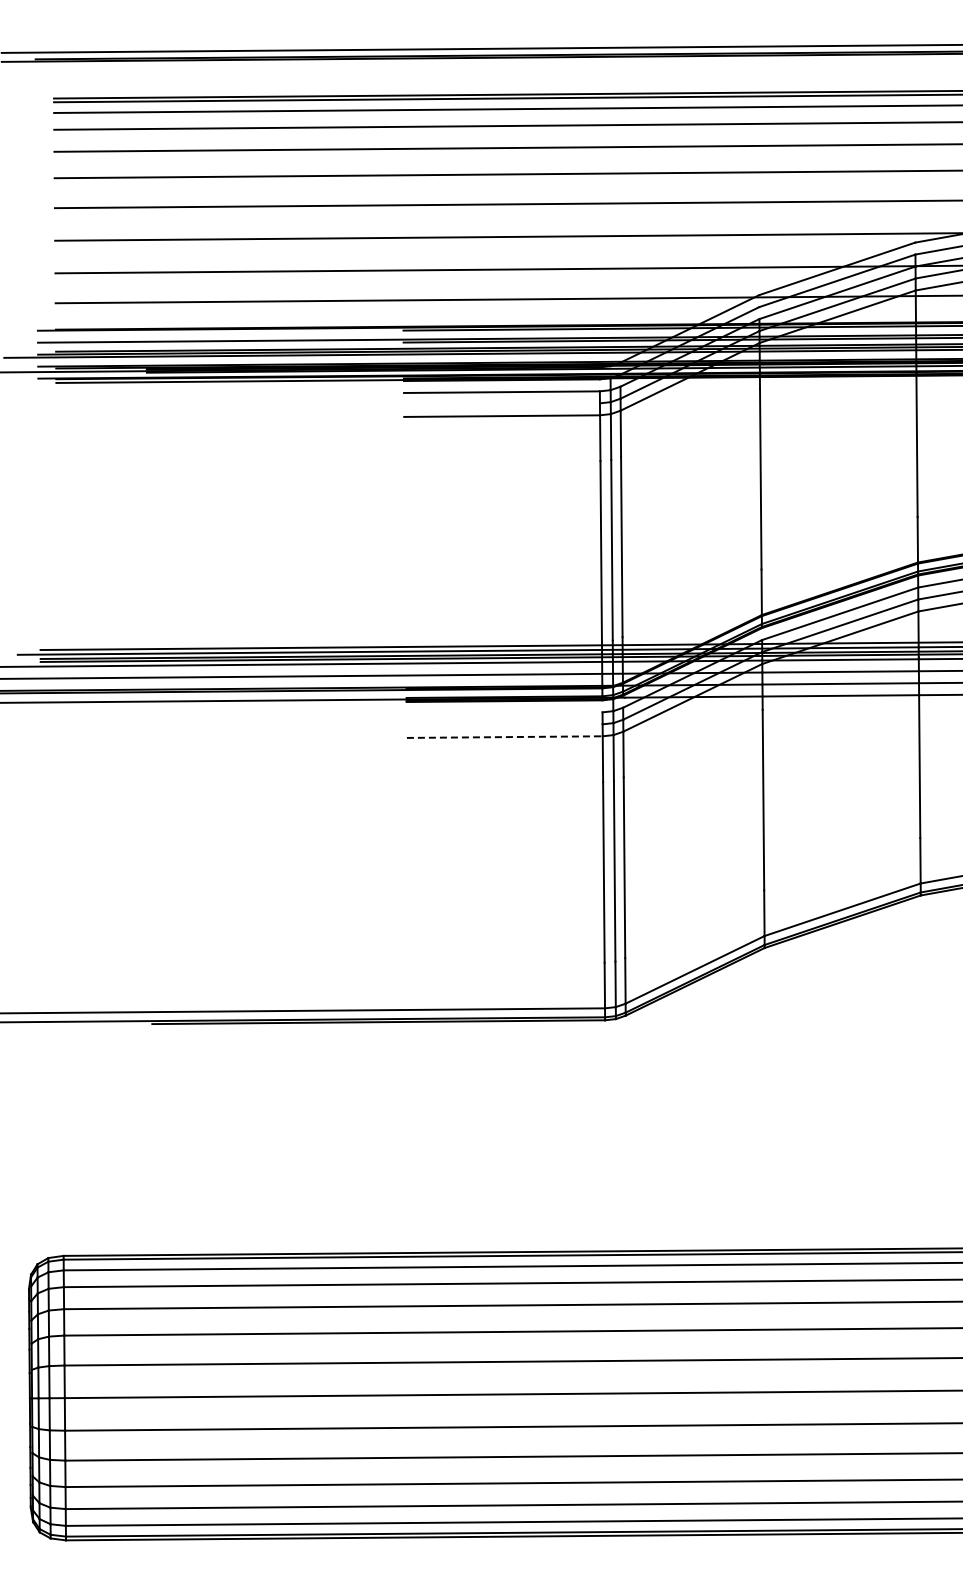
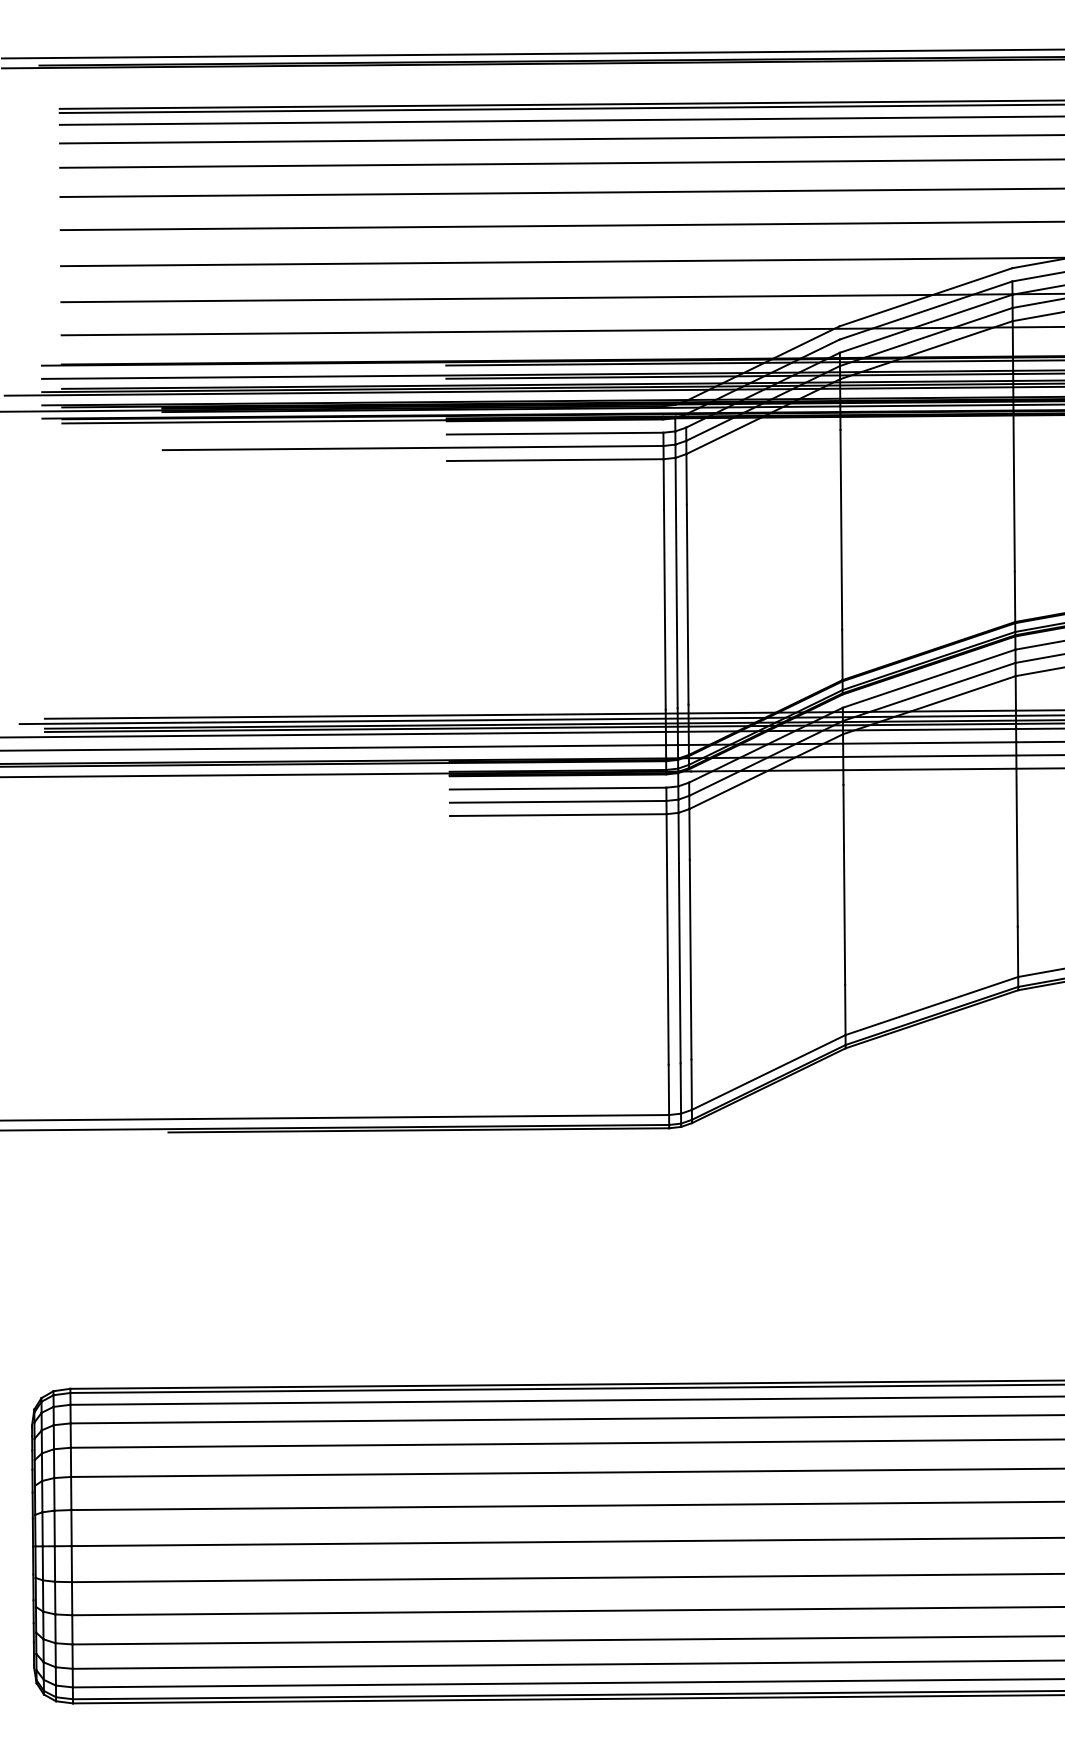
line: (373, 405) -> (413, 448), added
line: (504, 712) -> (557, 787), added
line: (504, 724) -> (557, 801), added
line: (504, 737) -> (557, 815), dashed -> solid

